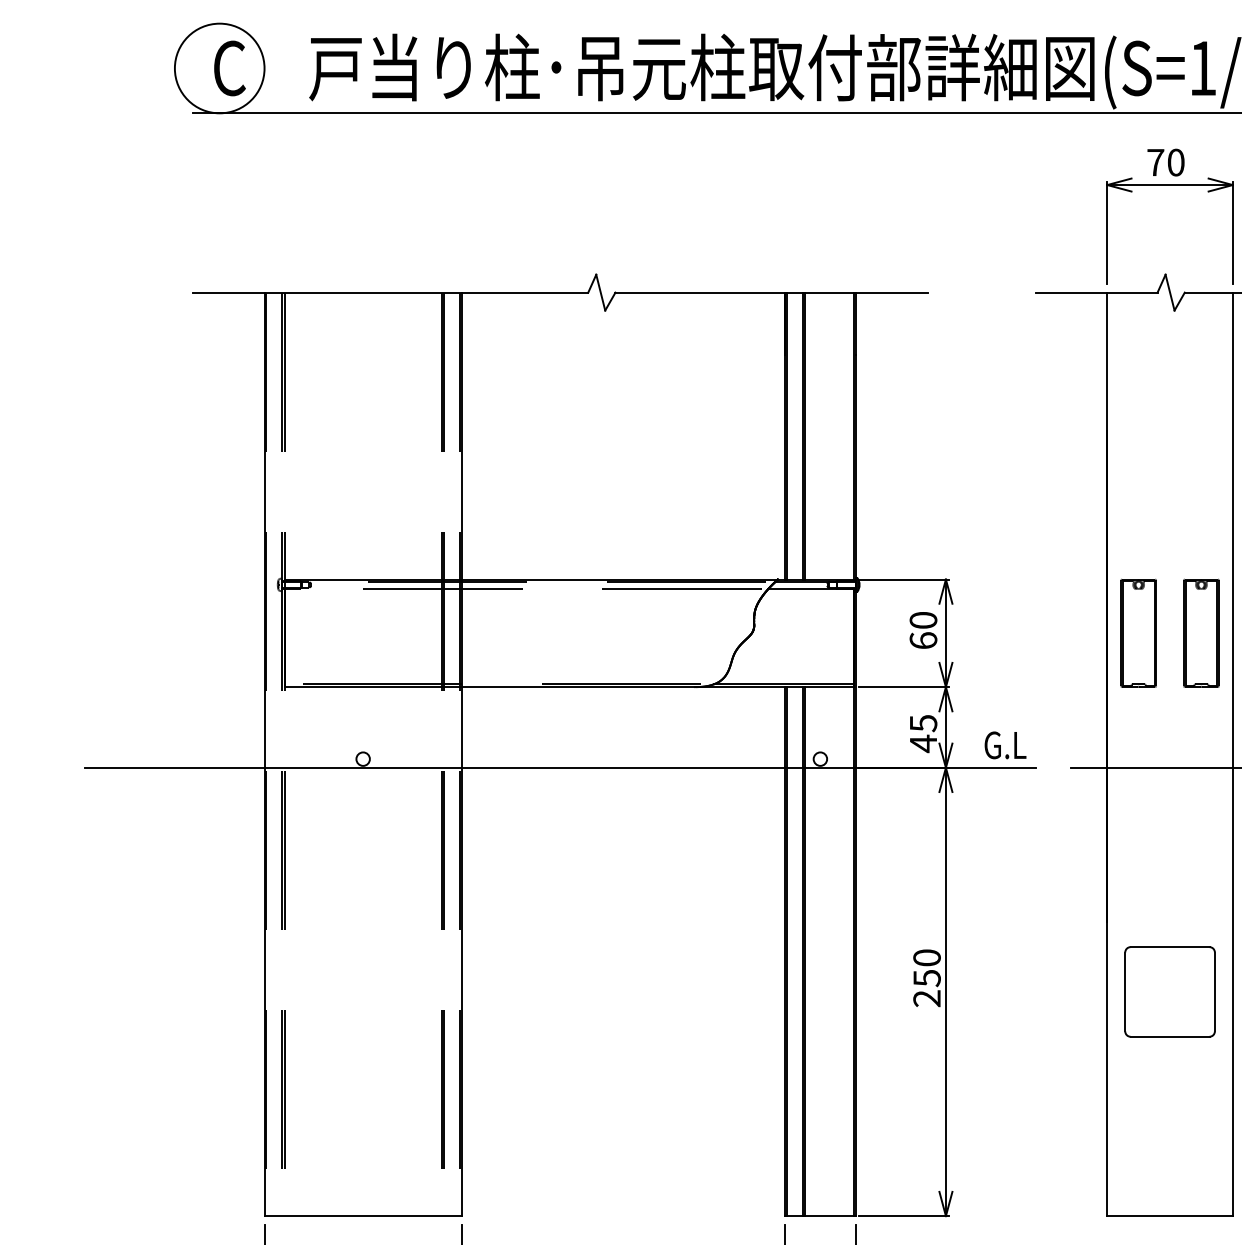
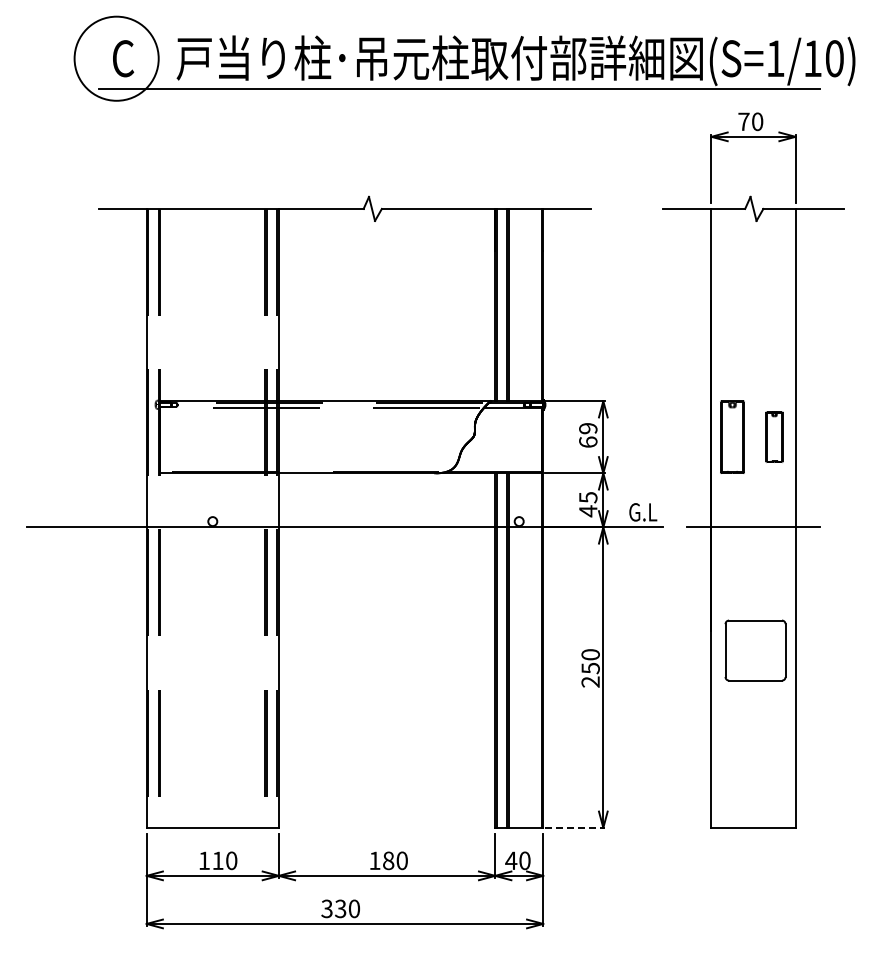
circle: (219, 68) -> (116, 58), size x1.4
text: (923, 620) -> (588, 428), 60 -> 69
part: (1201, 632) -> (774, 436), size x0.7
part: (1170, 991) -> (755, 650), moved
line: (904, 1215) -> (575, 827), solid -> dashed

